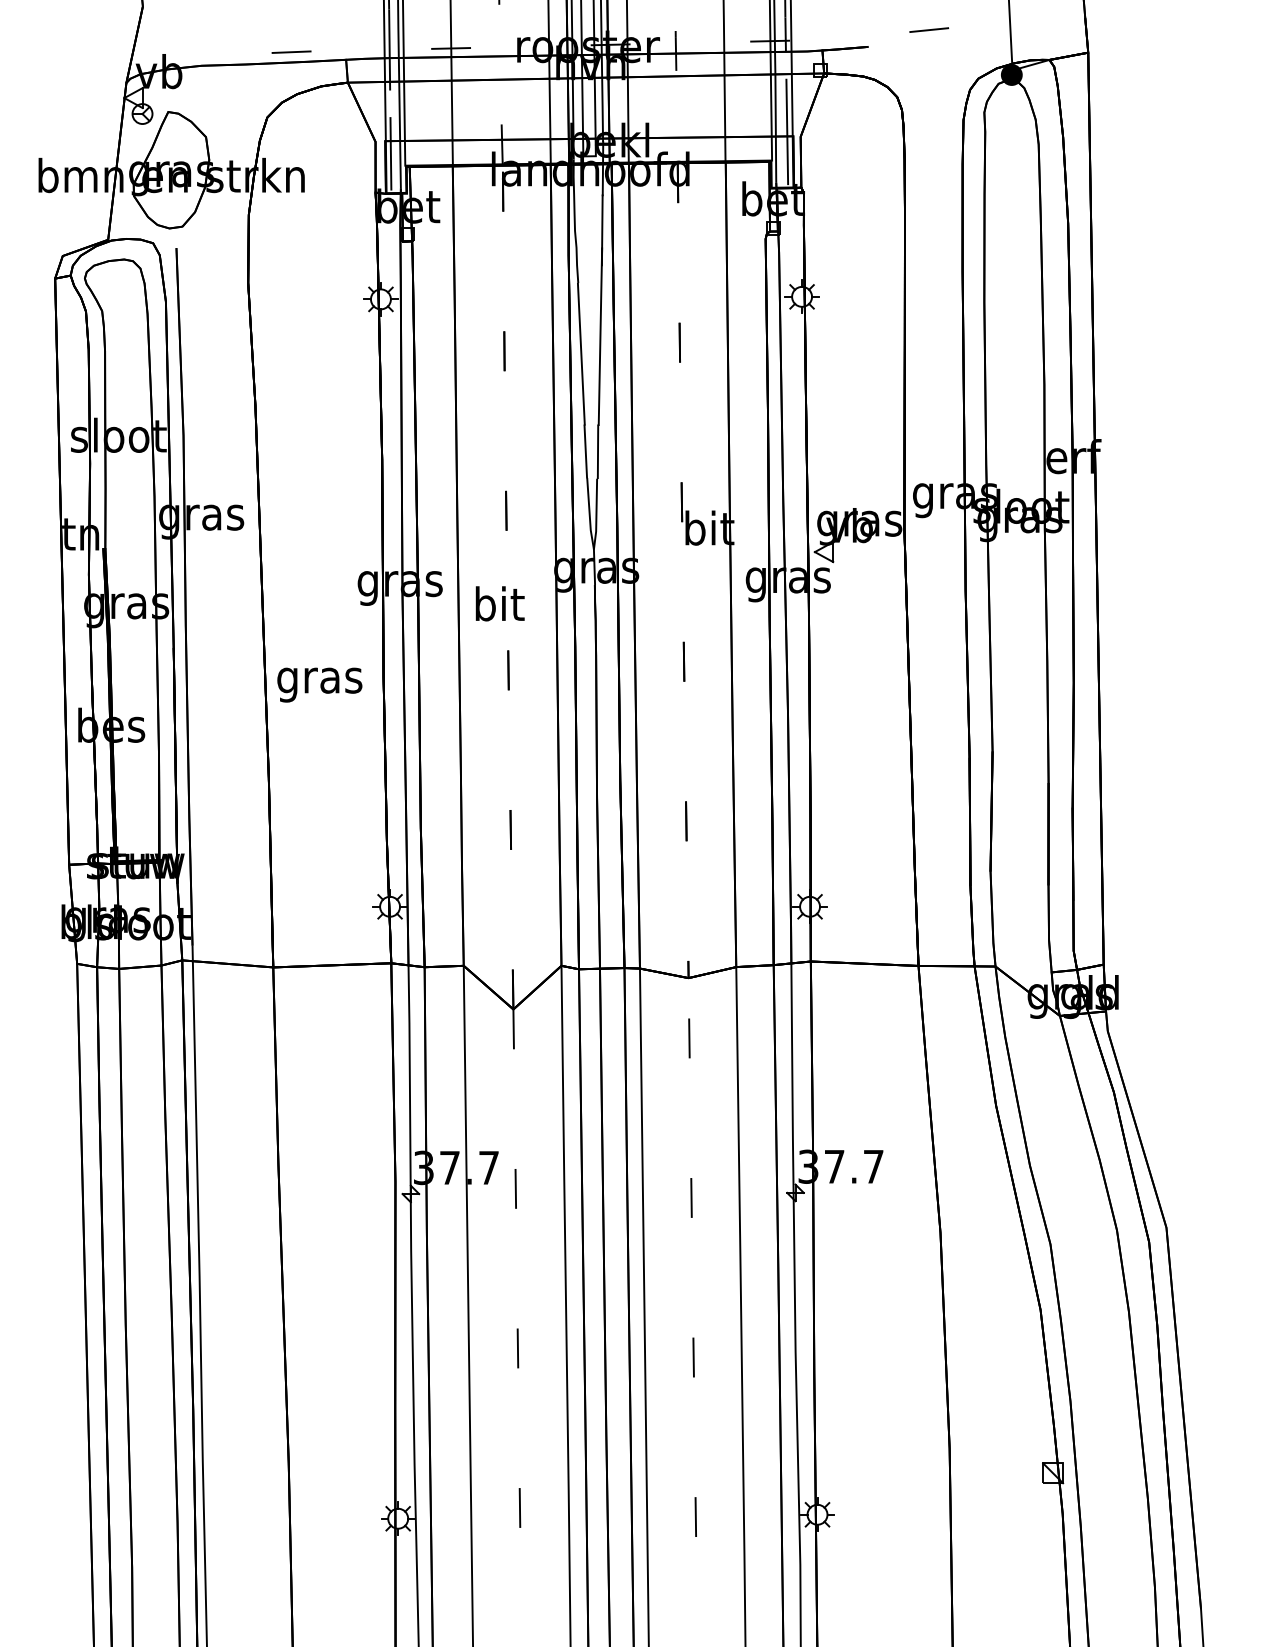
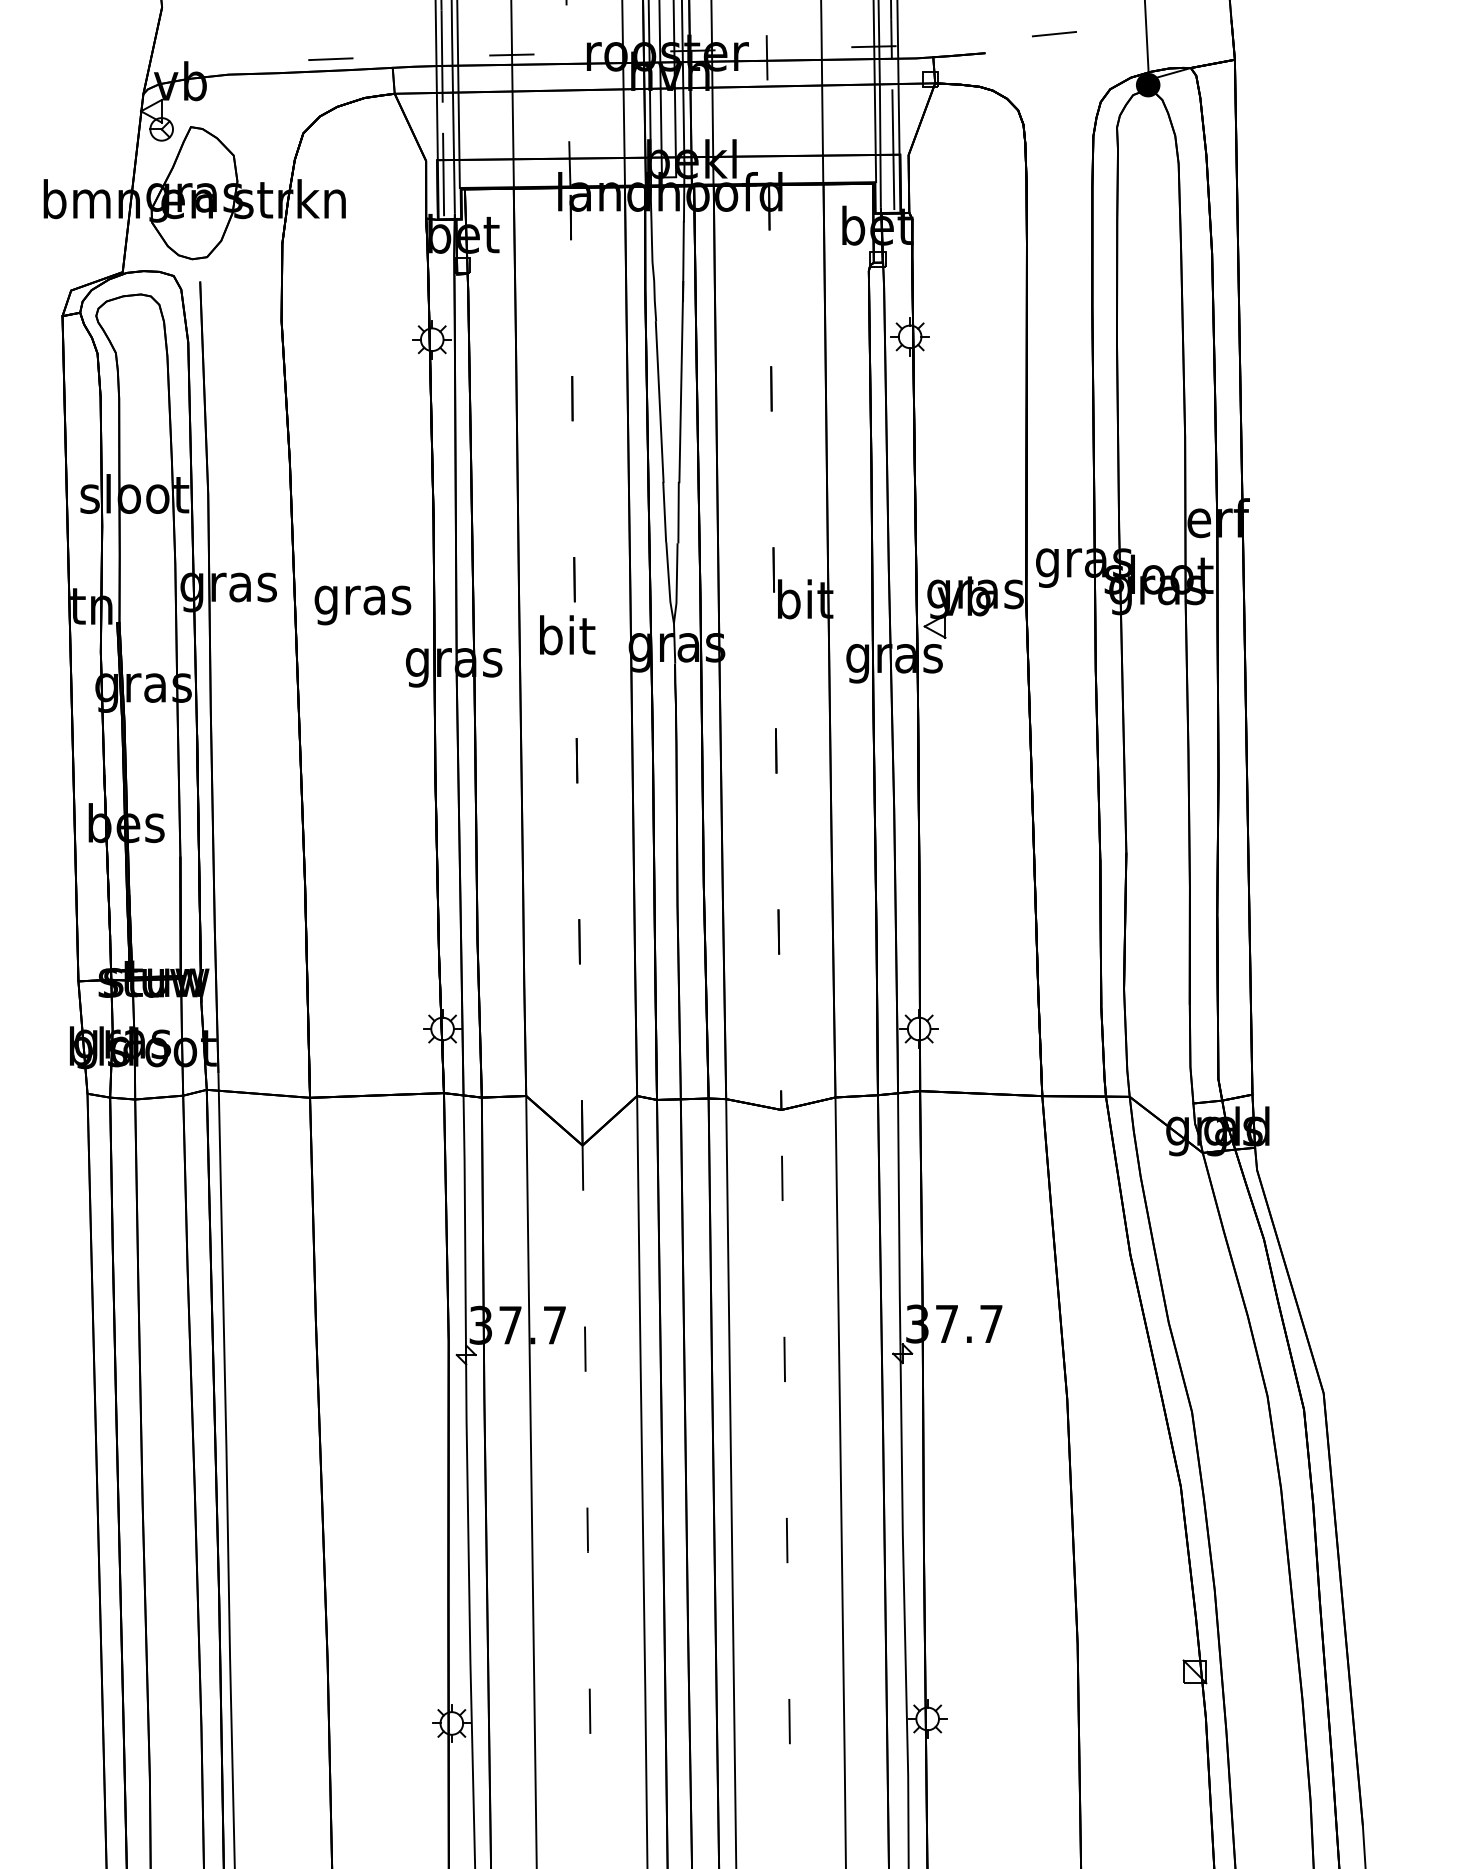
text: (500, 604) -> (567, 635), moved
text: (319, 685) -> (362, 605), moved

